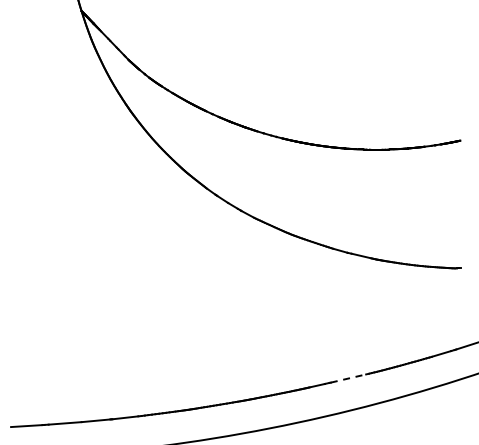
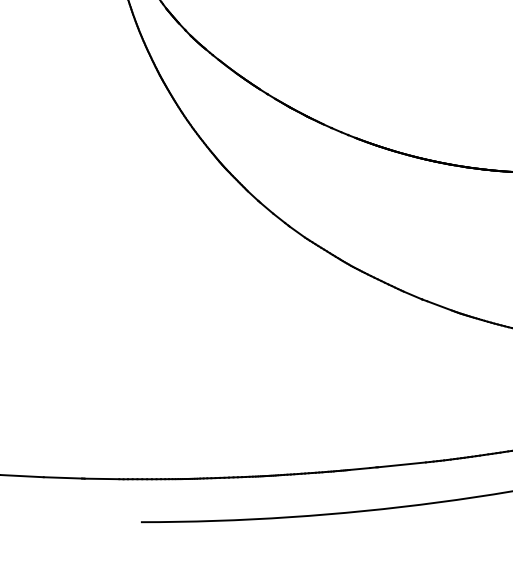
line: (348, 378) -> (402, 464), dashed -> solid

